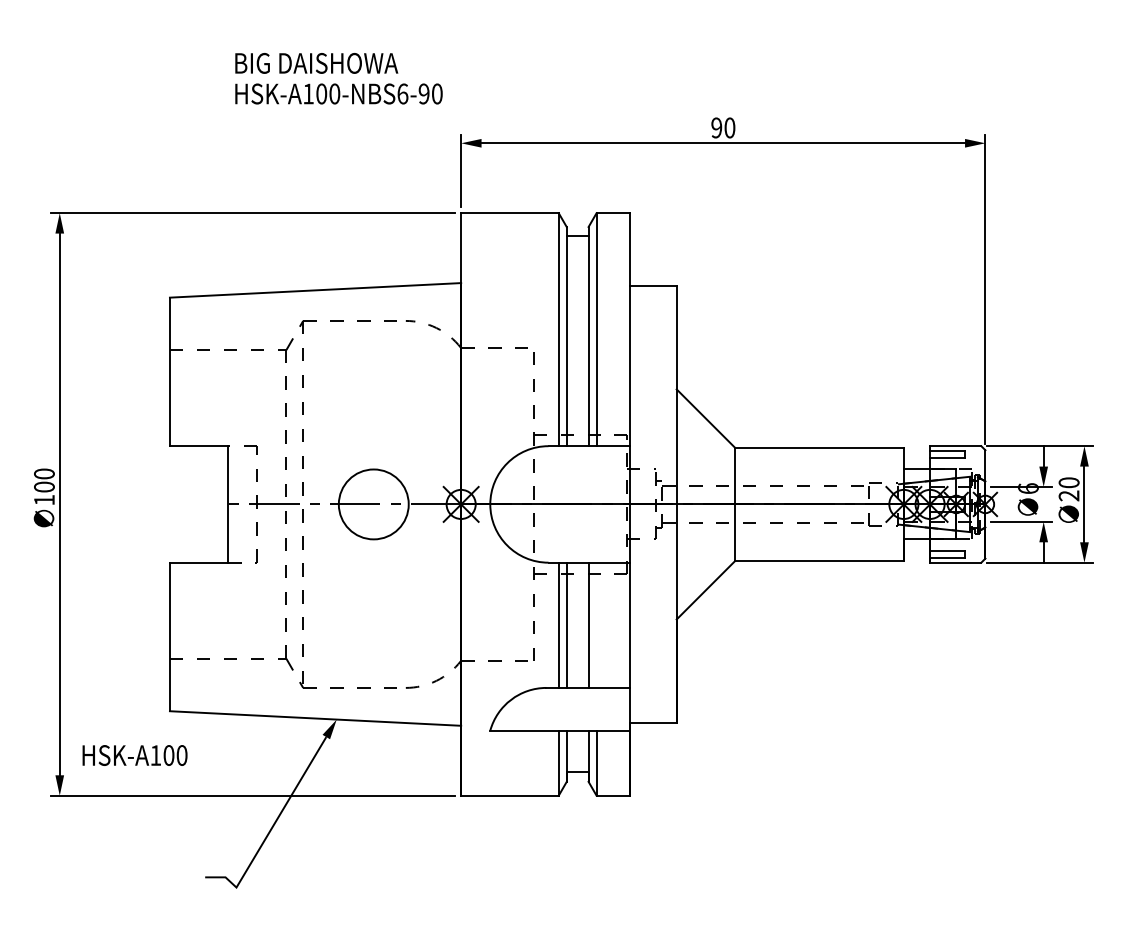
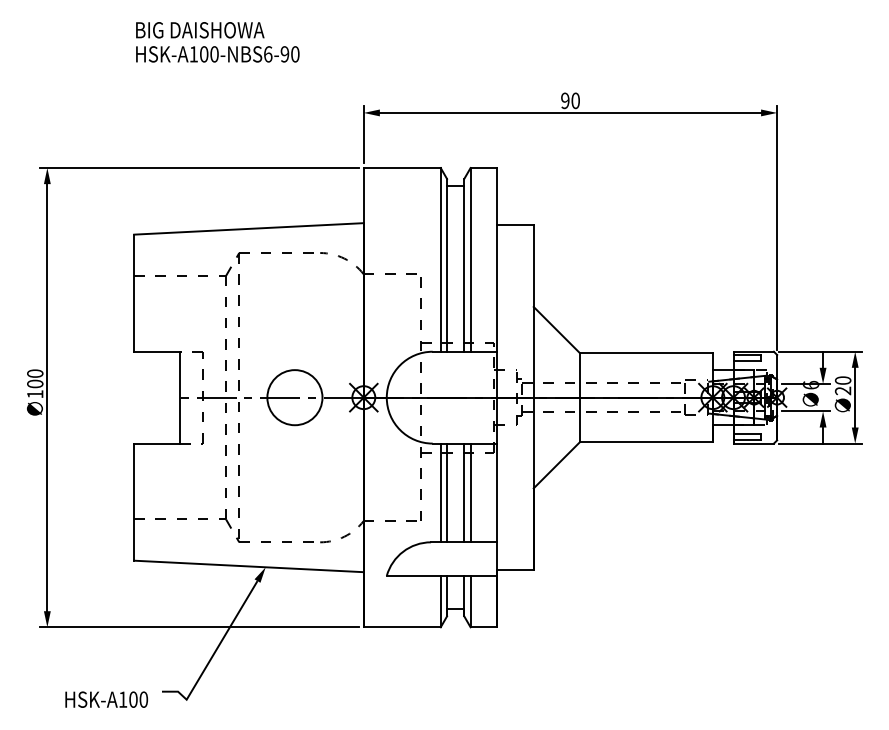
text: (338, 78) -> (217, 42), moved
line: (596, 624) -> (470, 492), added
text: (134, 755) -> (106, 699), moved

